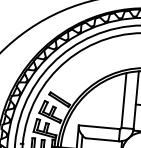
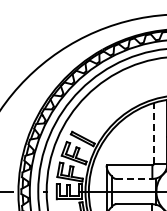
line: (123, 100) -> (153, 133), solid -> dashed
line: (102, 139) -> (134, 178), solid -> dashed

